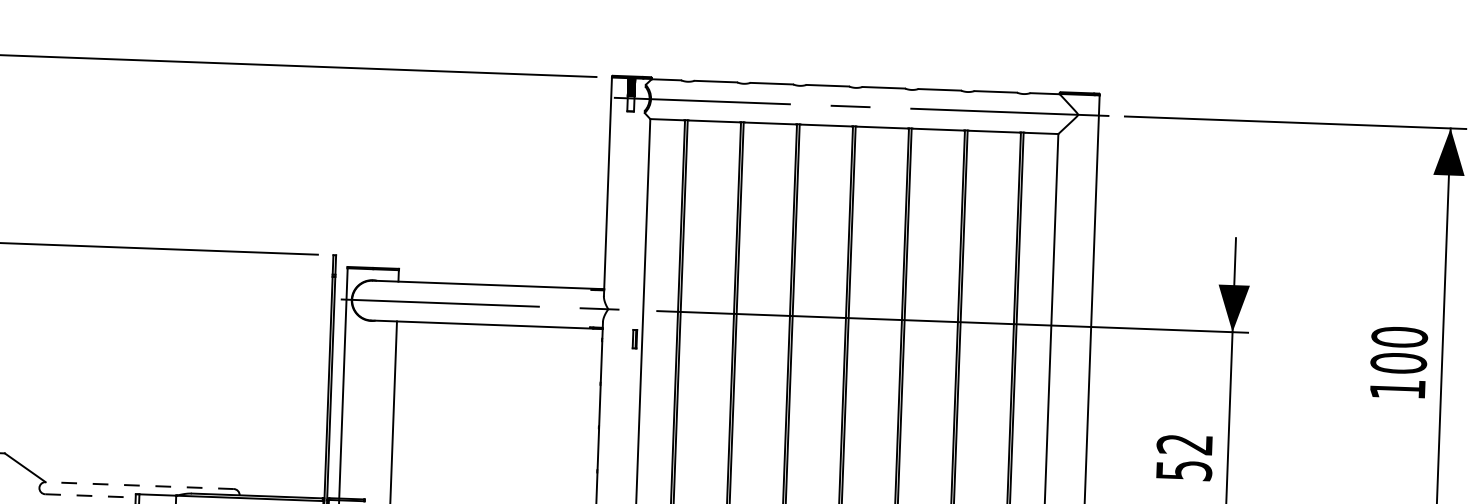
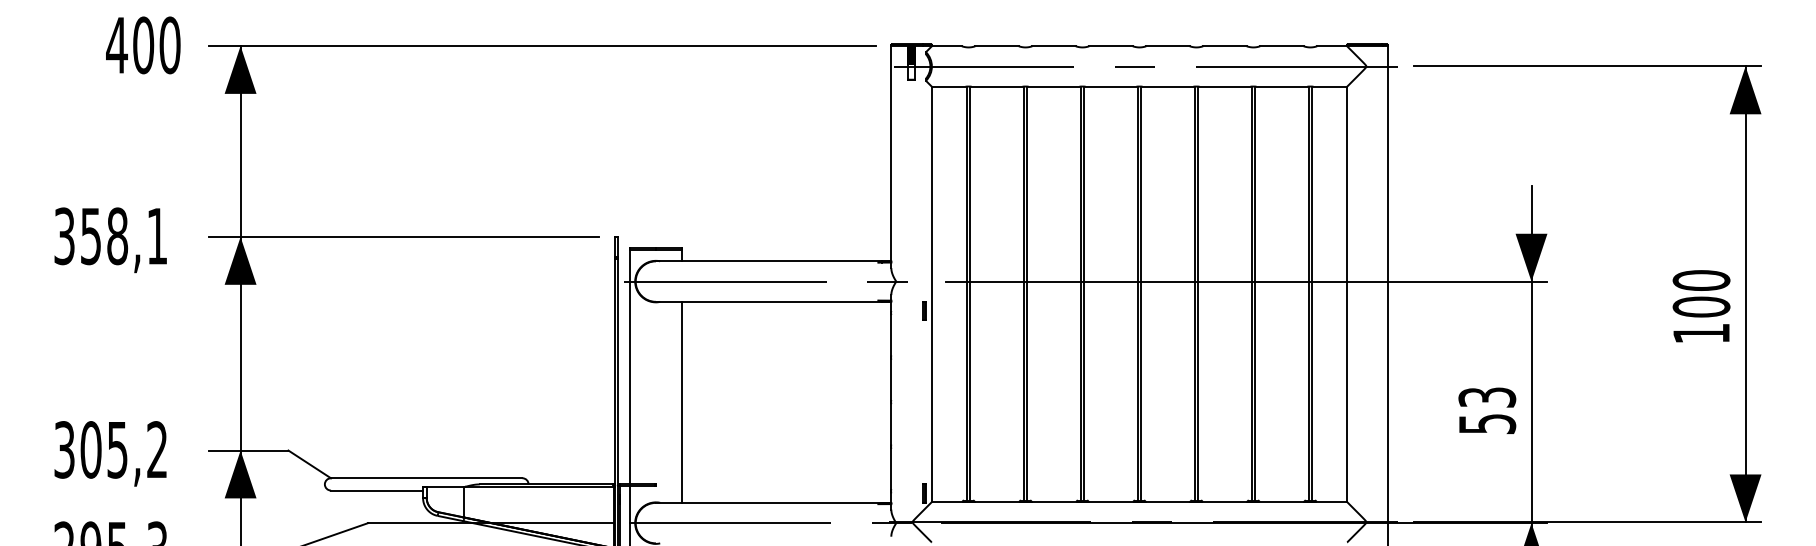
text: (1185, 444) -> (1487, 397), 52 -> 53
line: (139, 485) -> (426, 478), dashed -> solid
line: (90, 495) -> (377, 490), dashed -> solid

